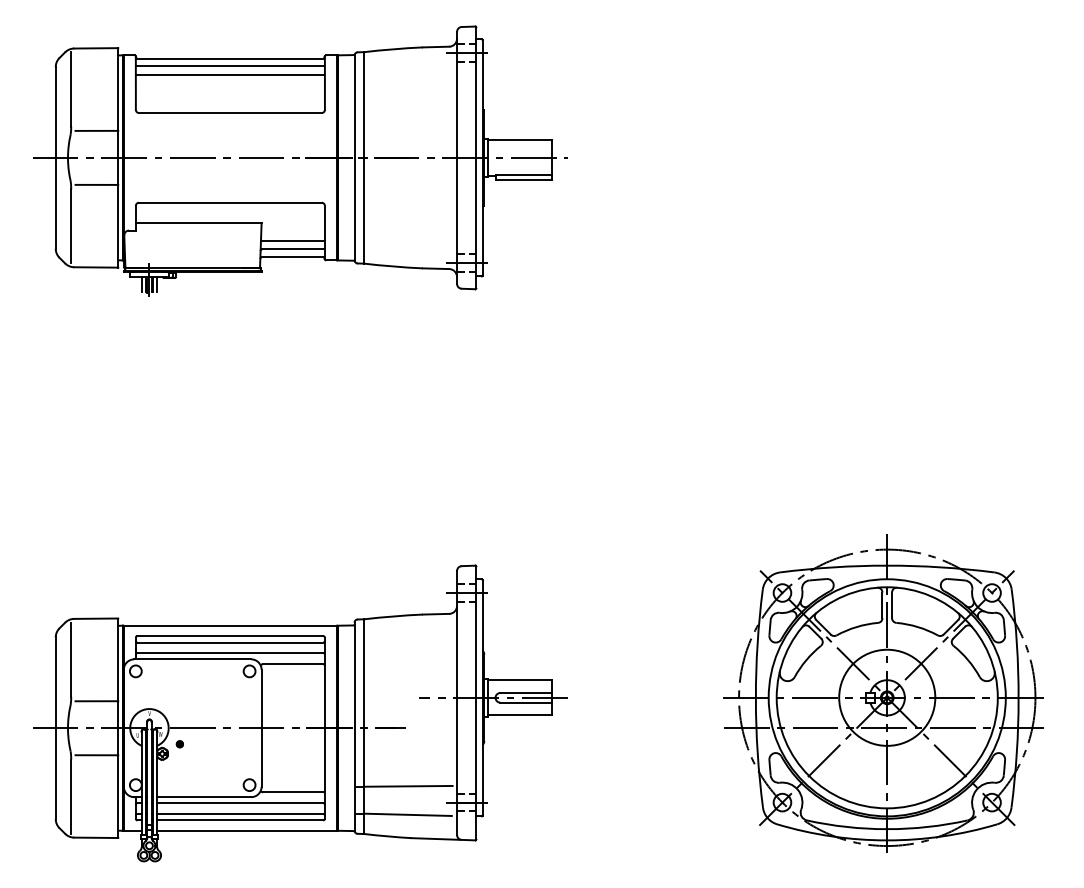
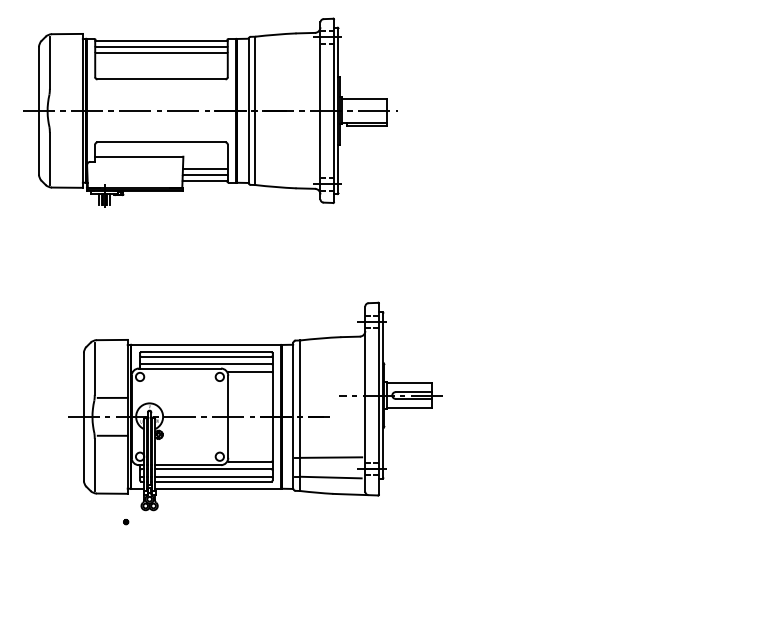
line: (96, 130) -> (67, 91), removed
line: (96, 184) -> (67, 129), removed
part: (883, 693) -> (619, 486), removed
part: (300, 713) -> (255, 406), moved

